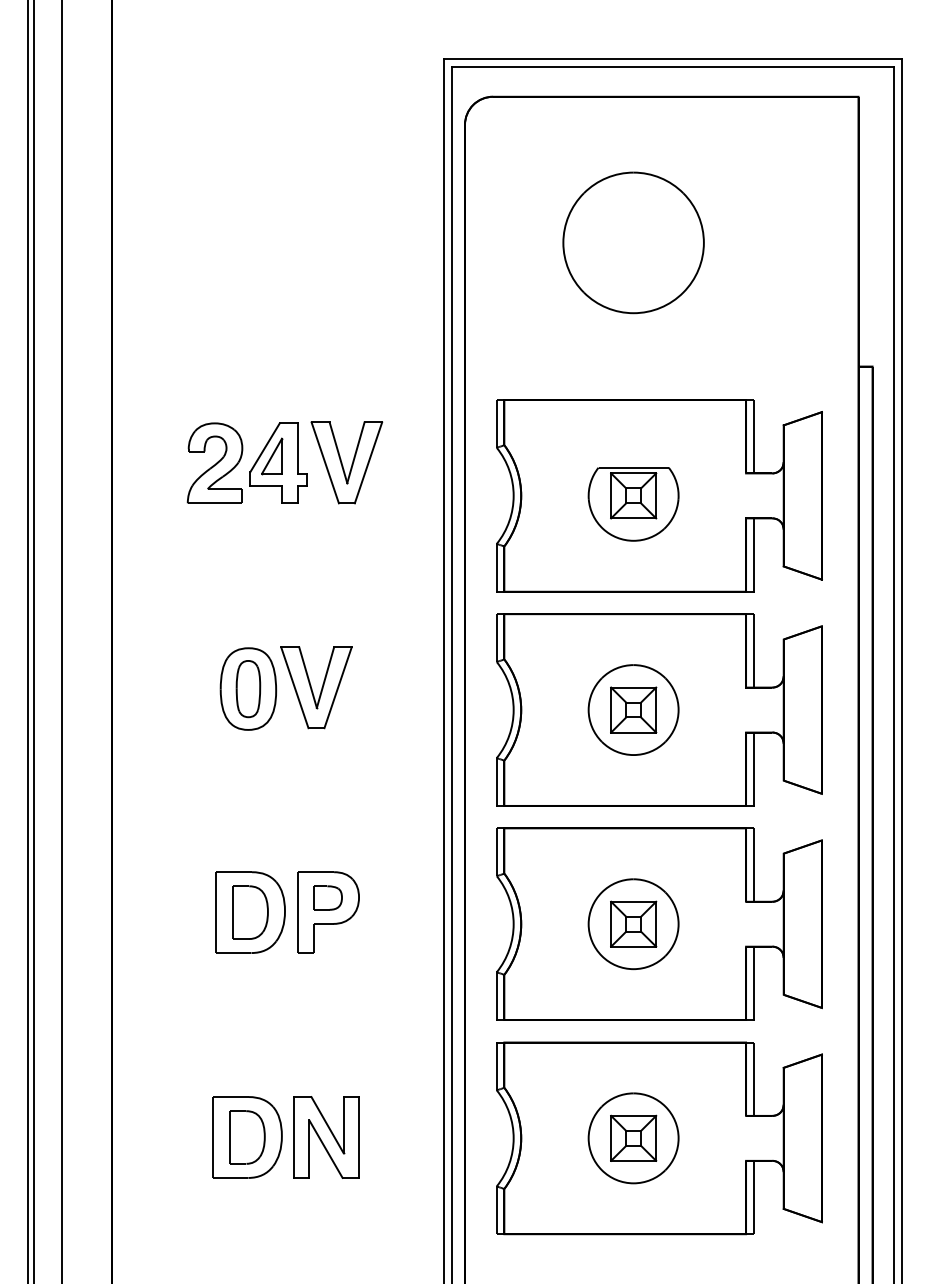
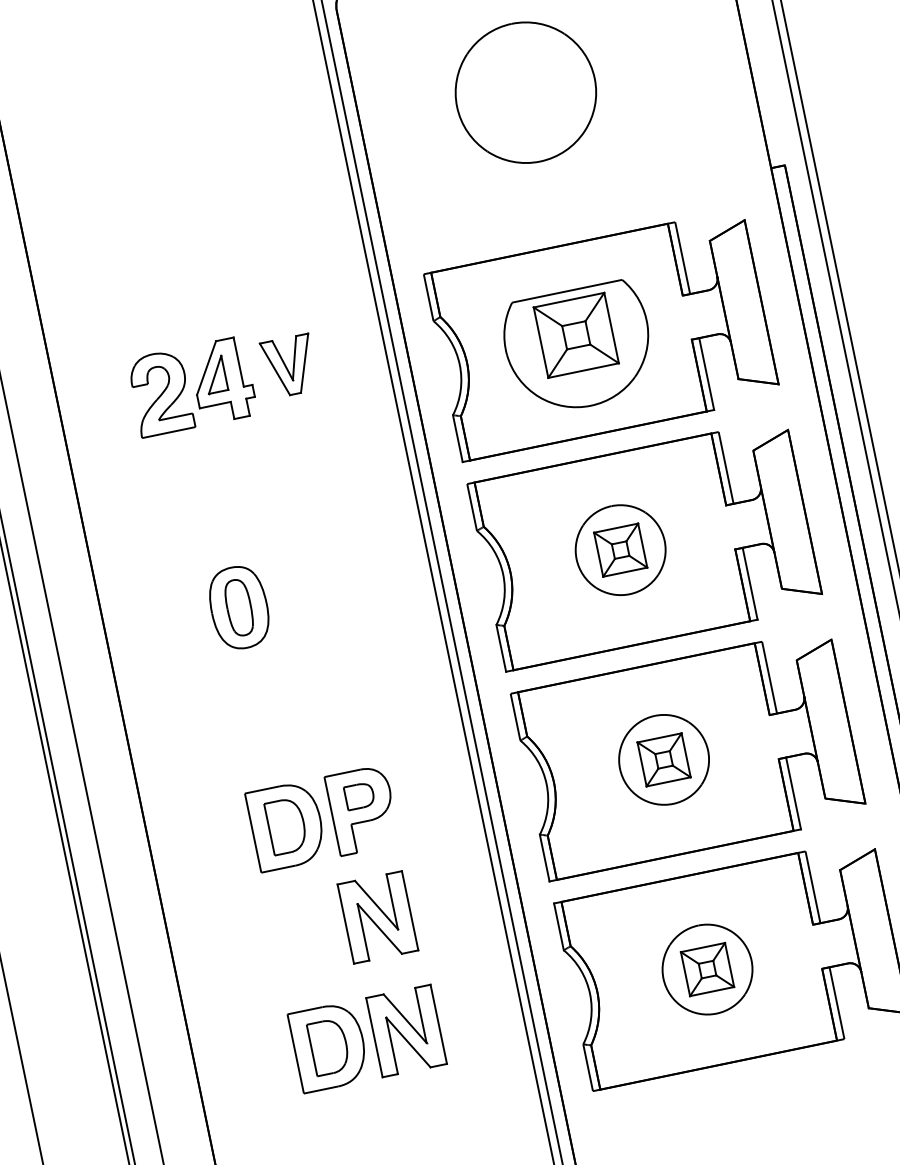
part: (346, 462) -> (289, 365), size x0.7
part: (633, 504) -> (578, 348), size x1.6
part: (316, 687) -> (305, 592), removed
part: (321, 1020) -> (377, 917), added

